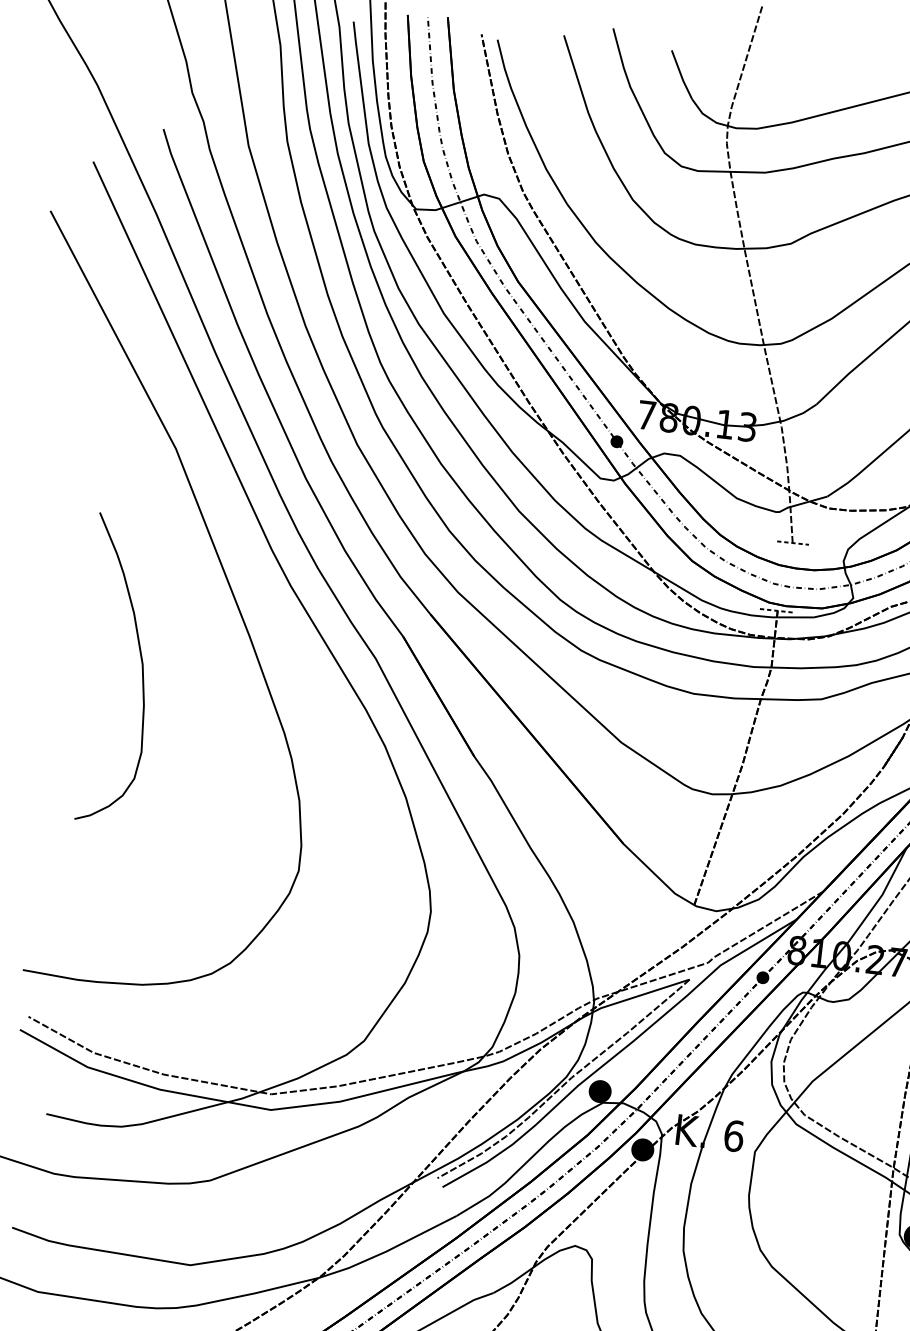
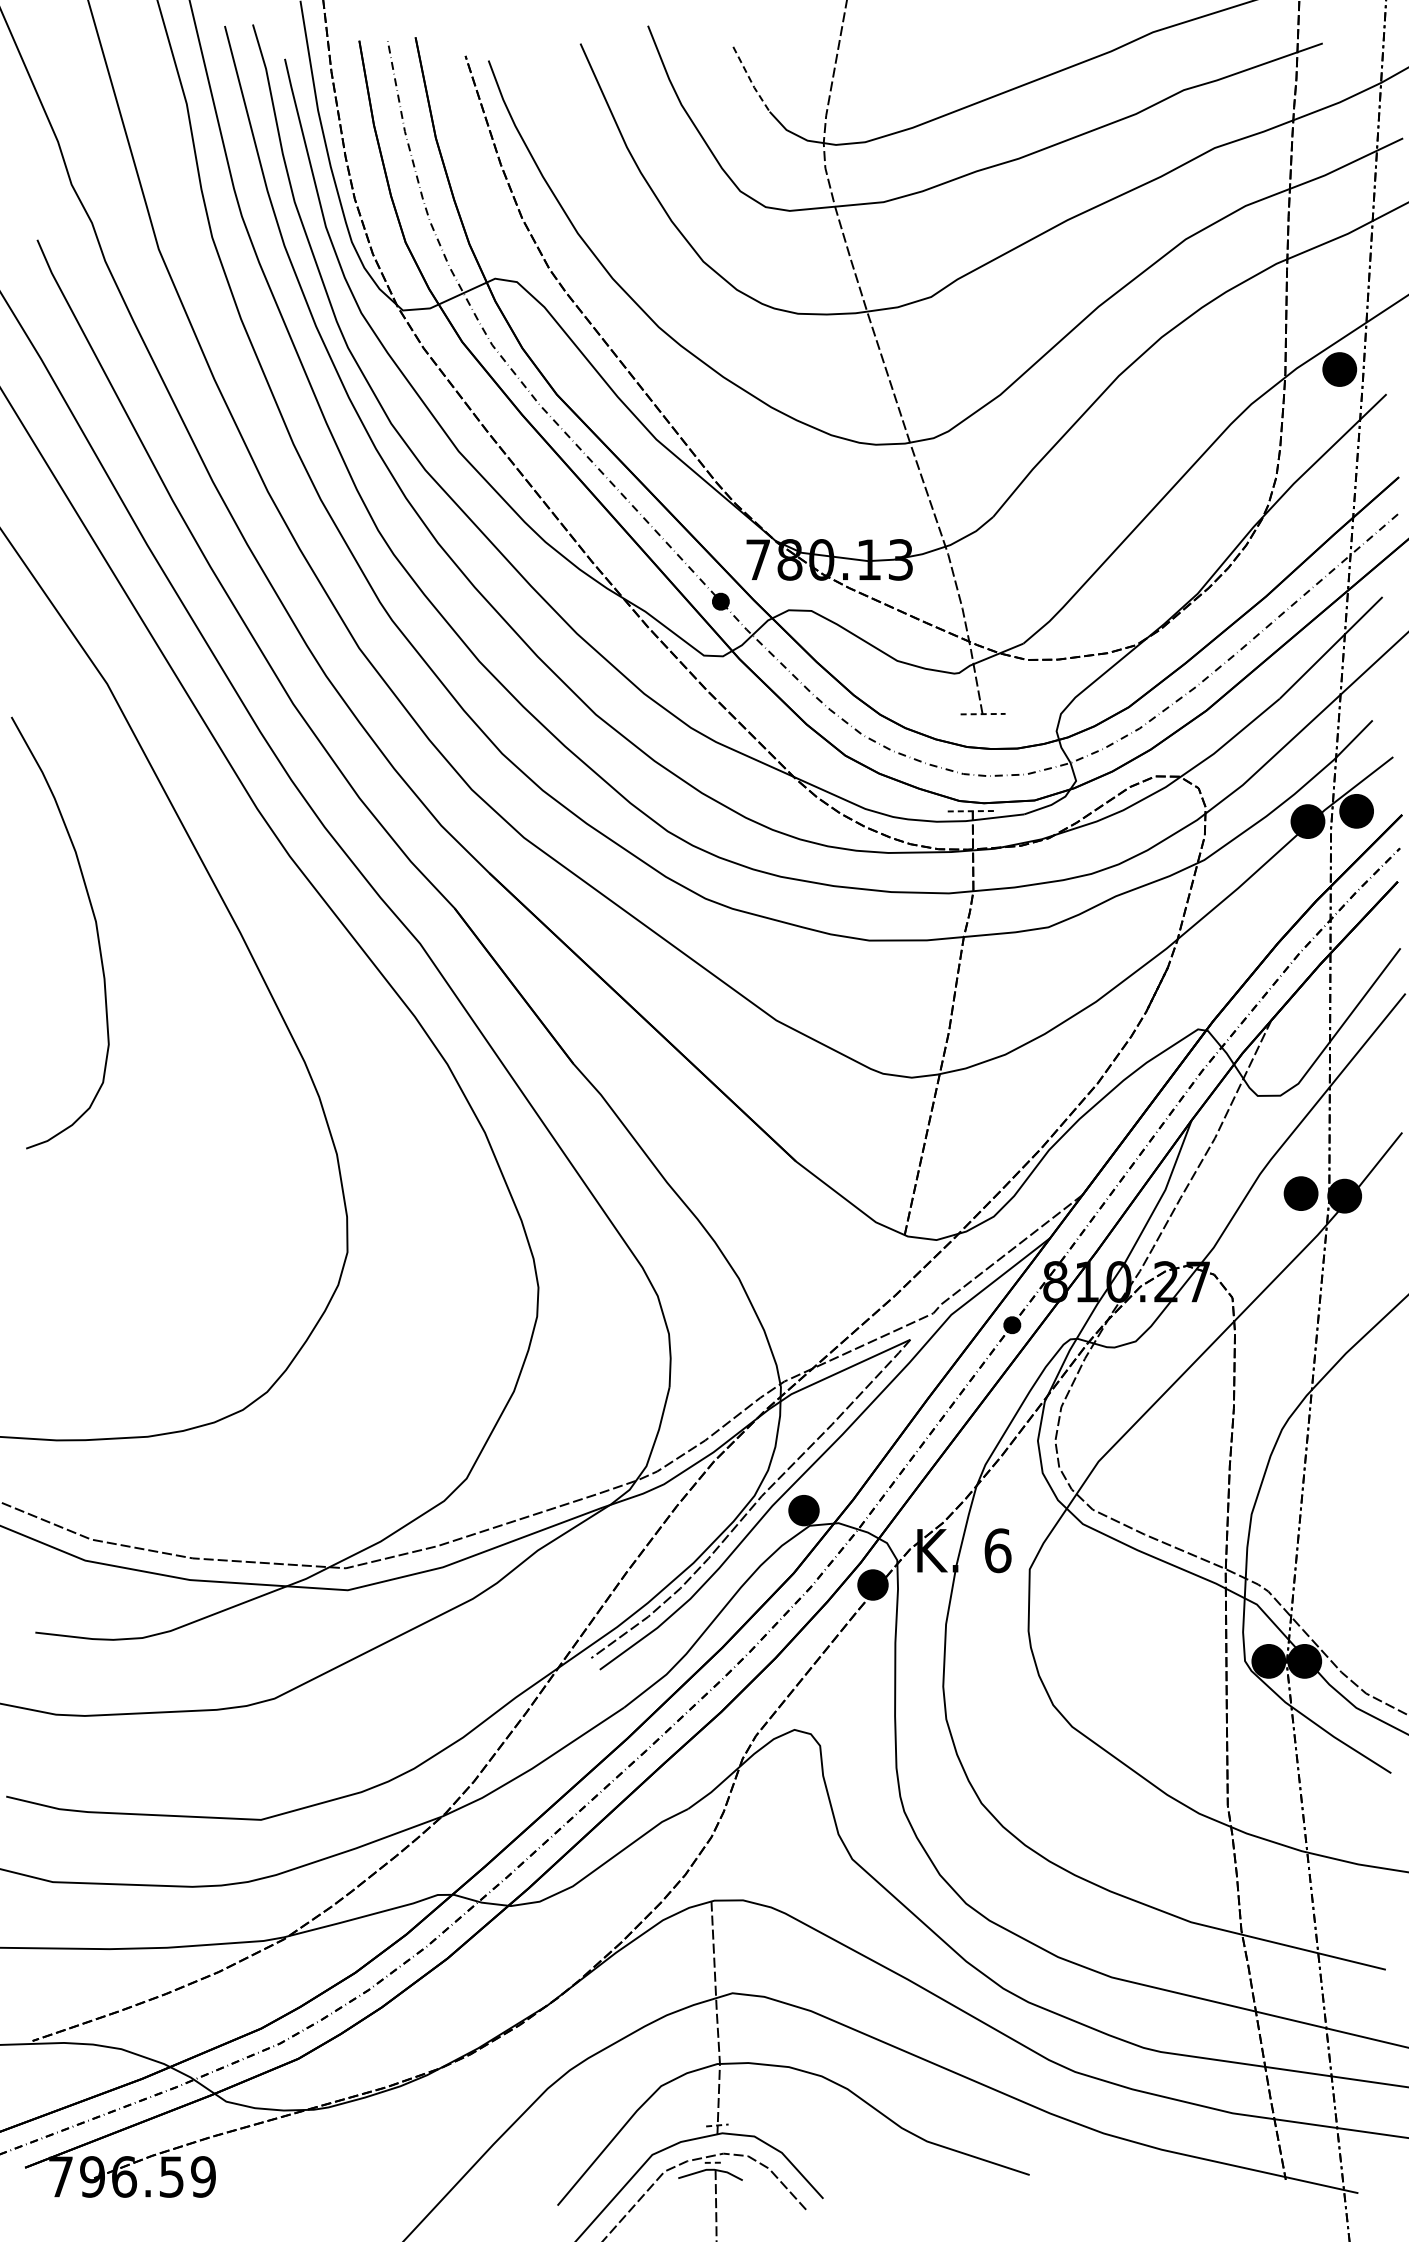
line: (681, 75) -> (750, 80), solid -> dashed
curve: (141, 667) -> (95, 926), moved

